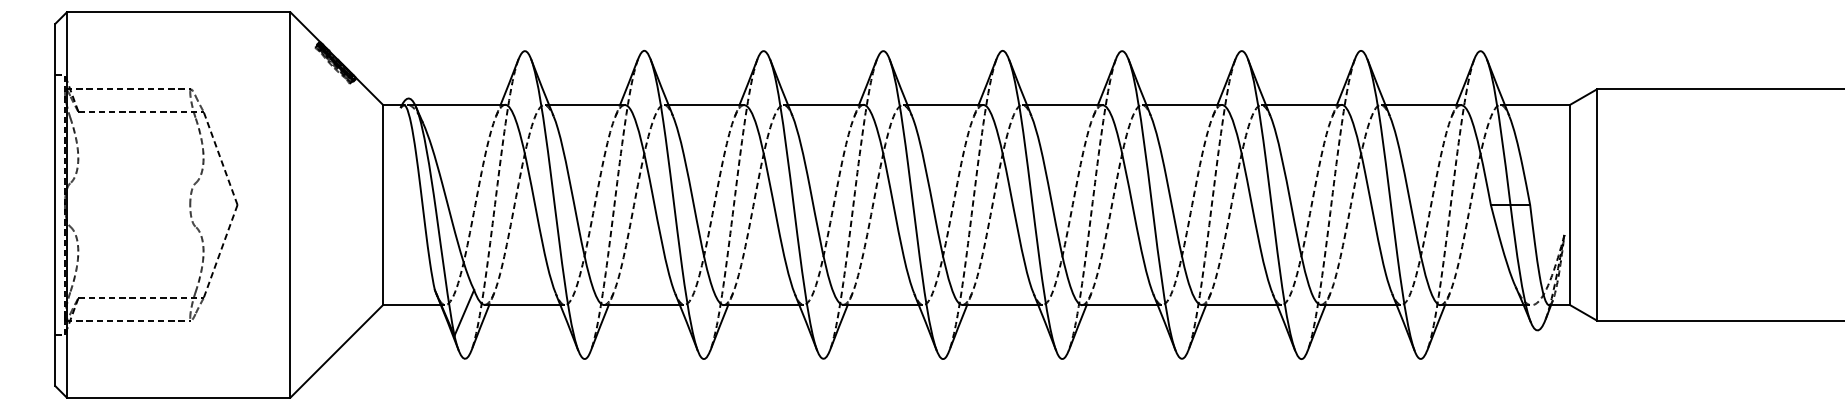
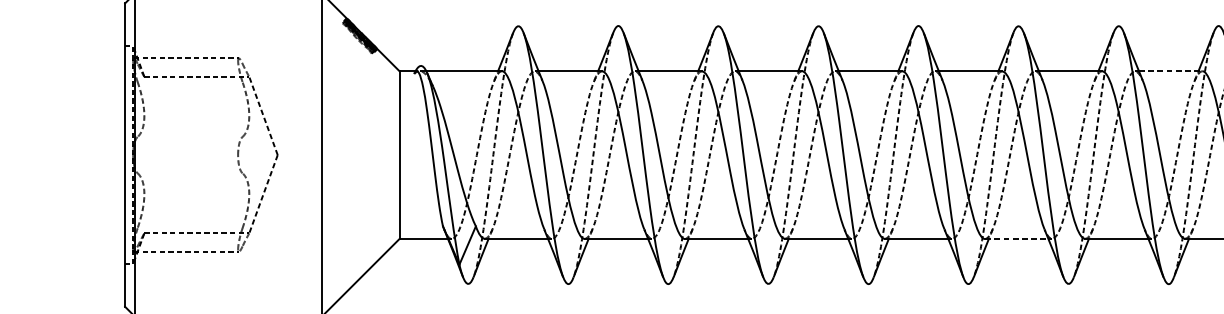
line: (1303, 104) -> (1170, 70), solid -> dashed
line: (1119, 305) -> (1016, 239), solid -> dashed

